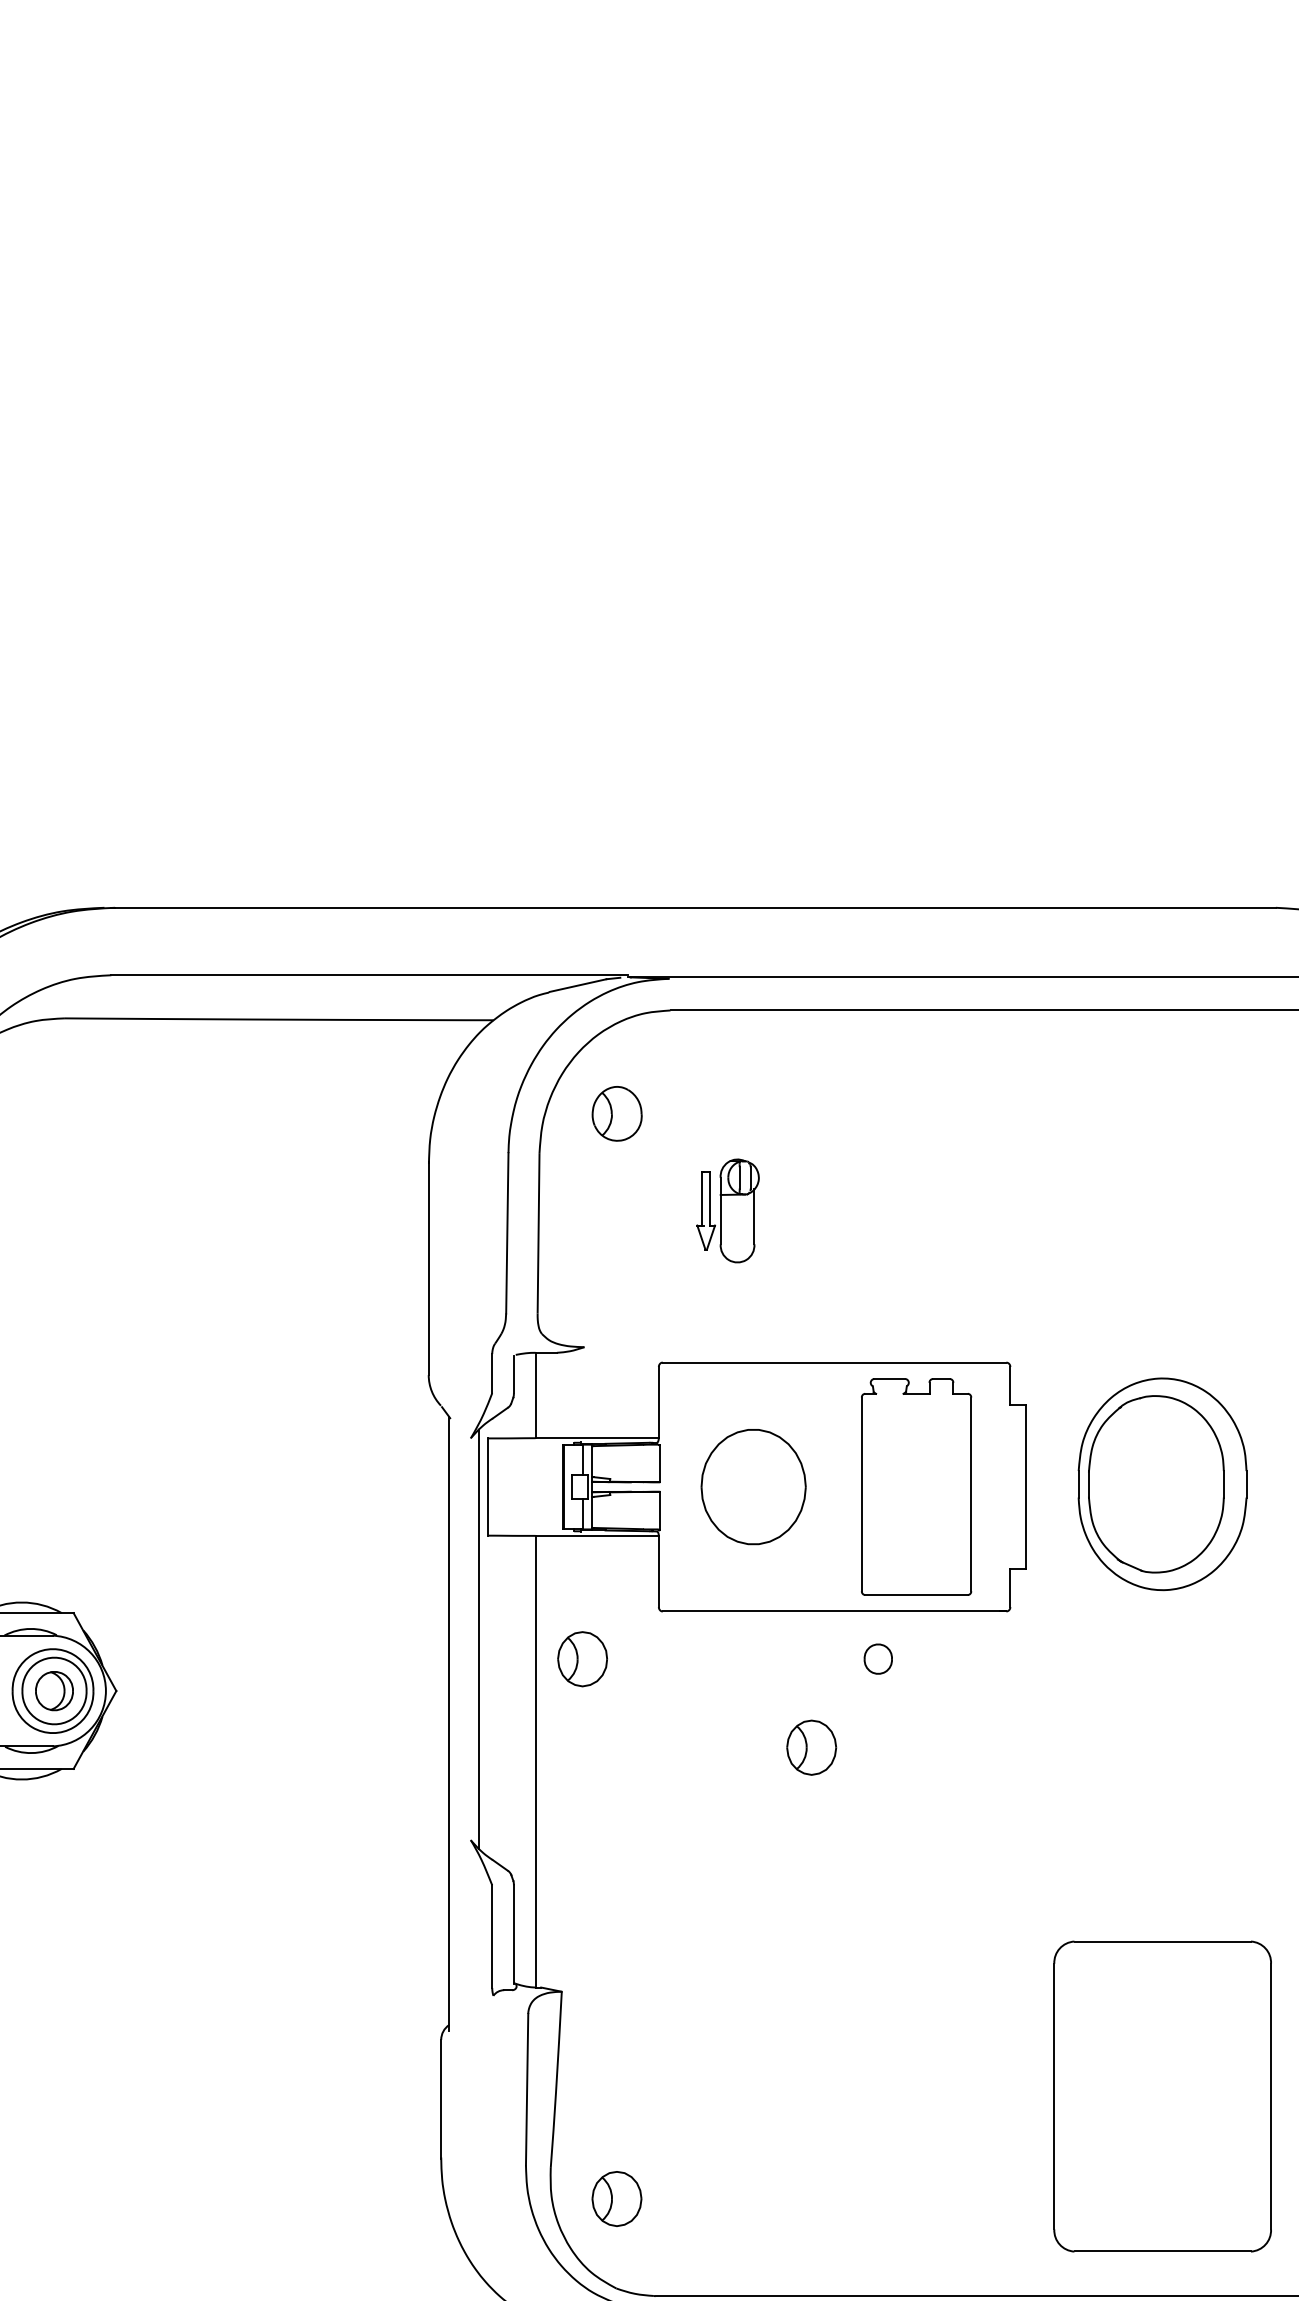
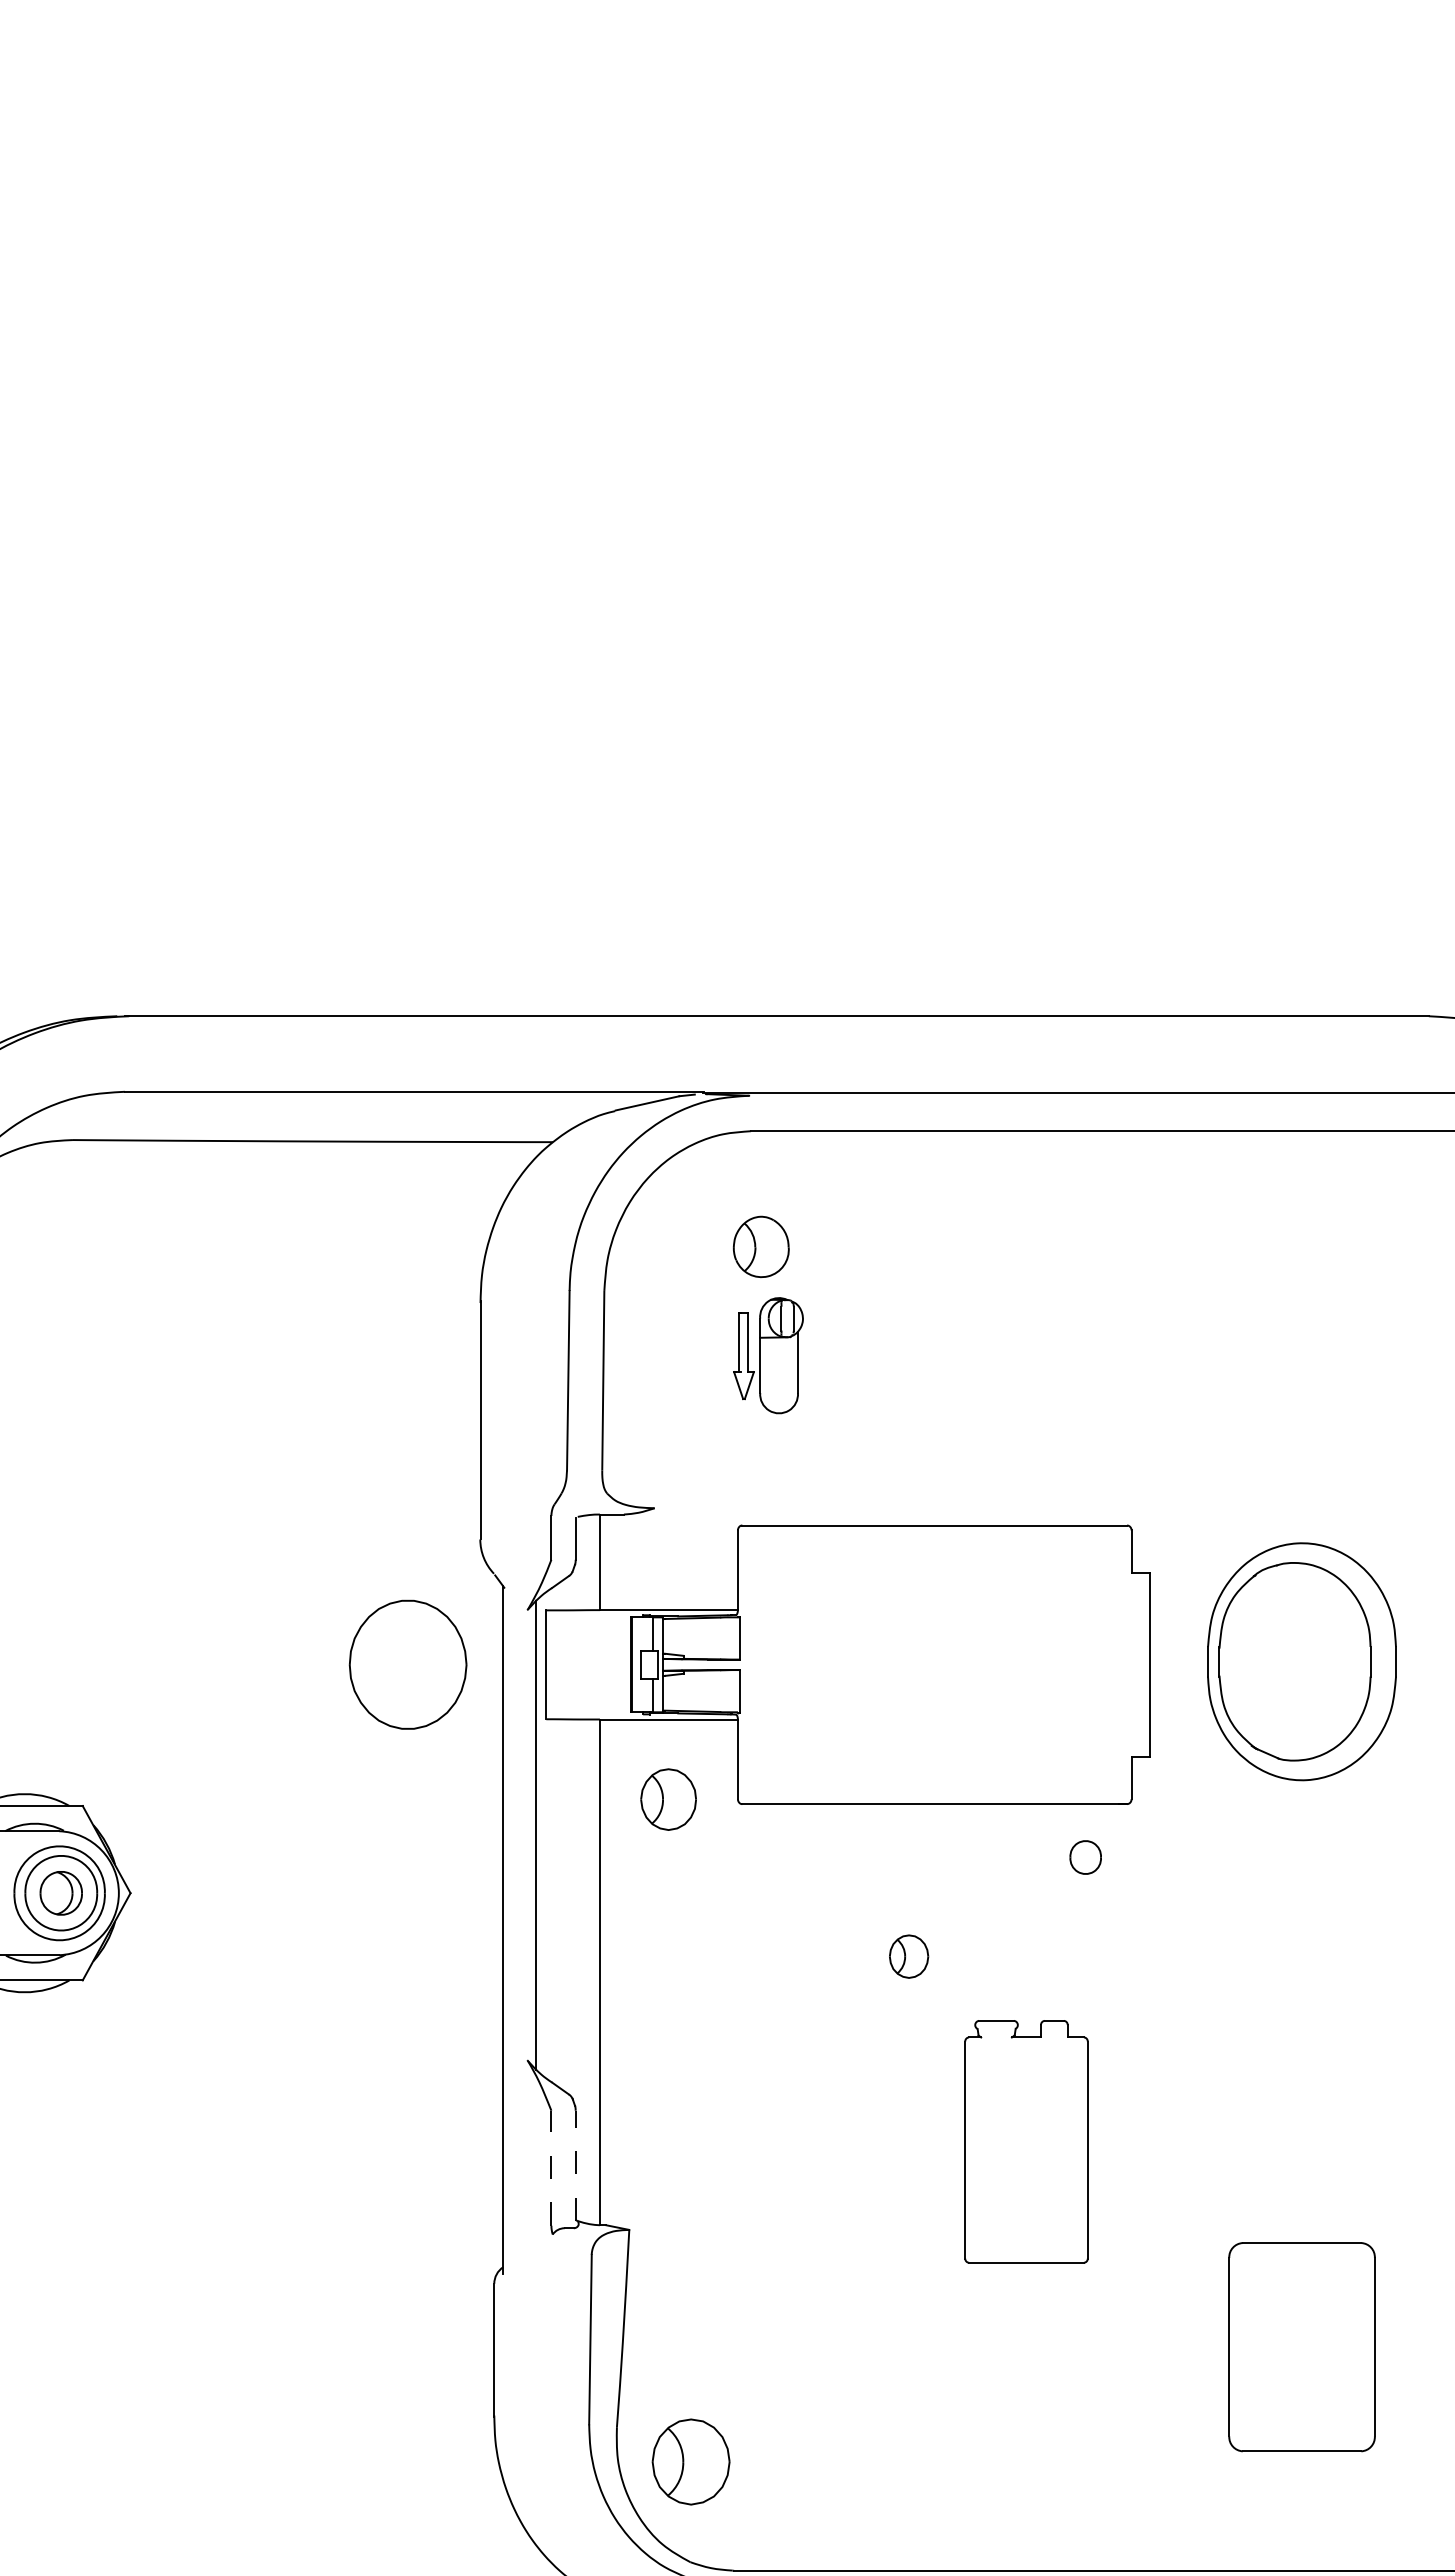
part: (616, 1113) -> (760, 1246), moved
part: (728, 1210) -> (768, 1355), moved
part: (753, 1486) -> (407, 1664), moved
part: (916, 1486) -> (1026, 2141), moved
part: (582, 1659) -> (668, 1799), moved
part: (878, 1659) -> (1085, 1857), moved
part: (811, 1747) -> (908, 1956), size x0.7
line: (513, 1934) -> (575, 2165), solid -> dashed
line: (492, 1935) -> (551, 2167), solid -> dashed
part: (1162, 2095) -> (1301, 2346), size x0.6
part: (616, 2198) -> (690, 2461), size x1.4

